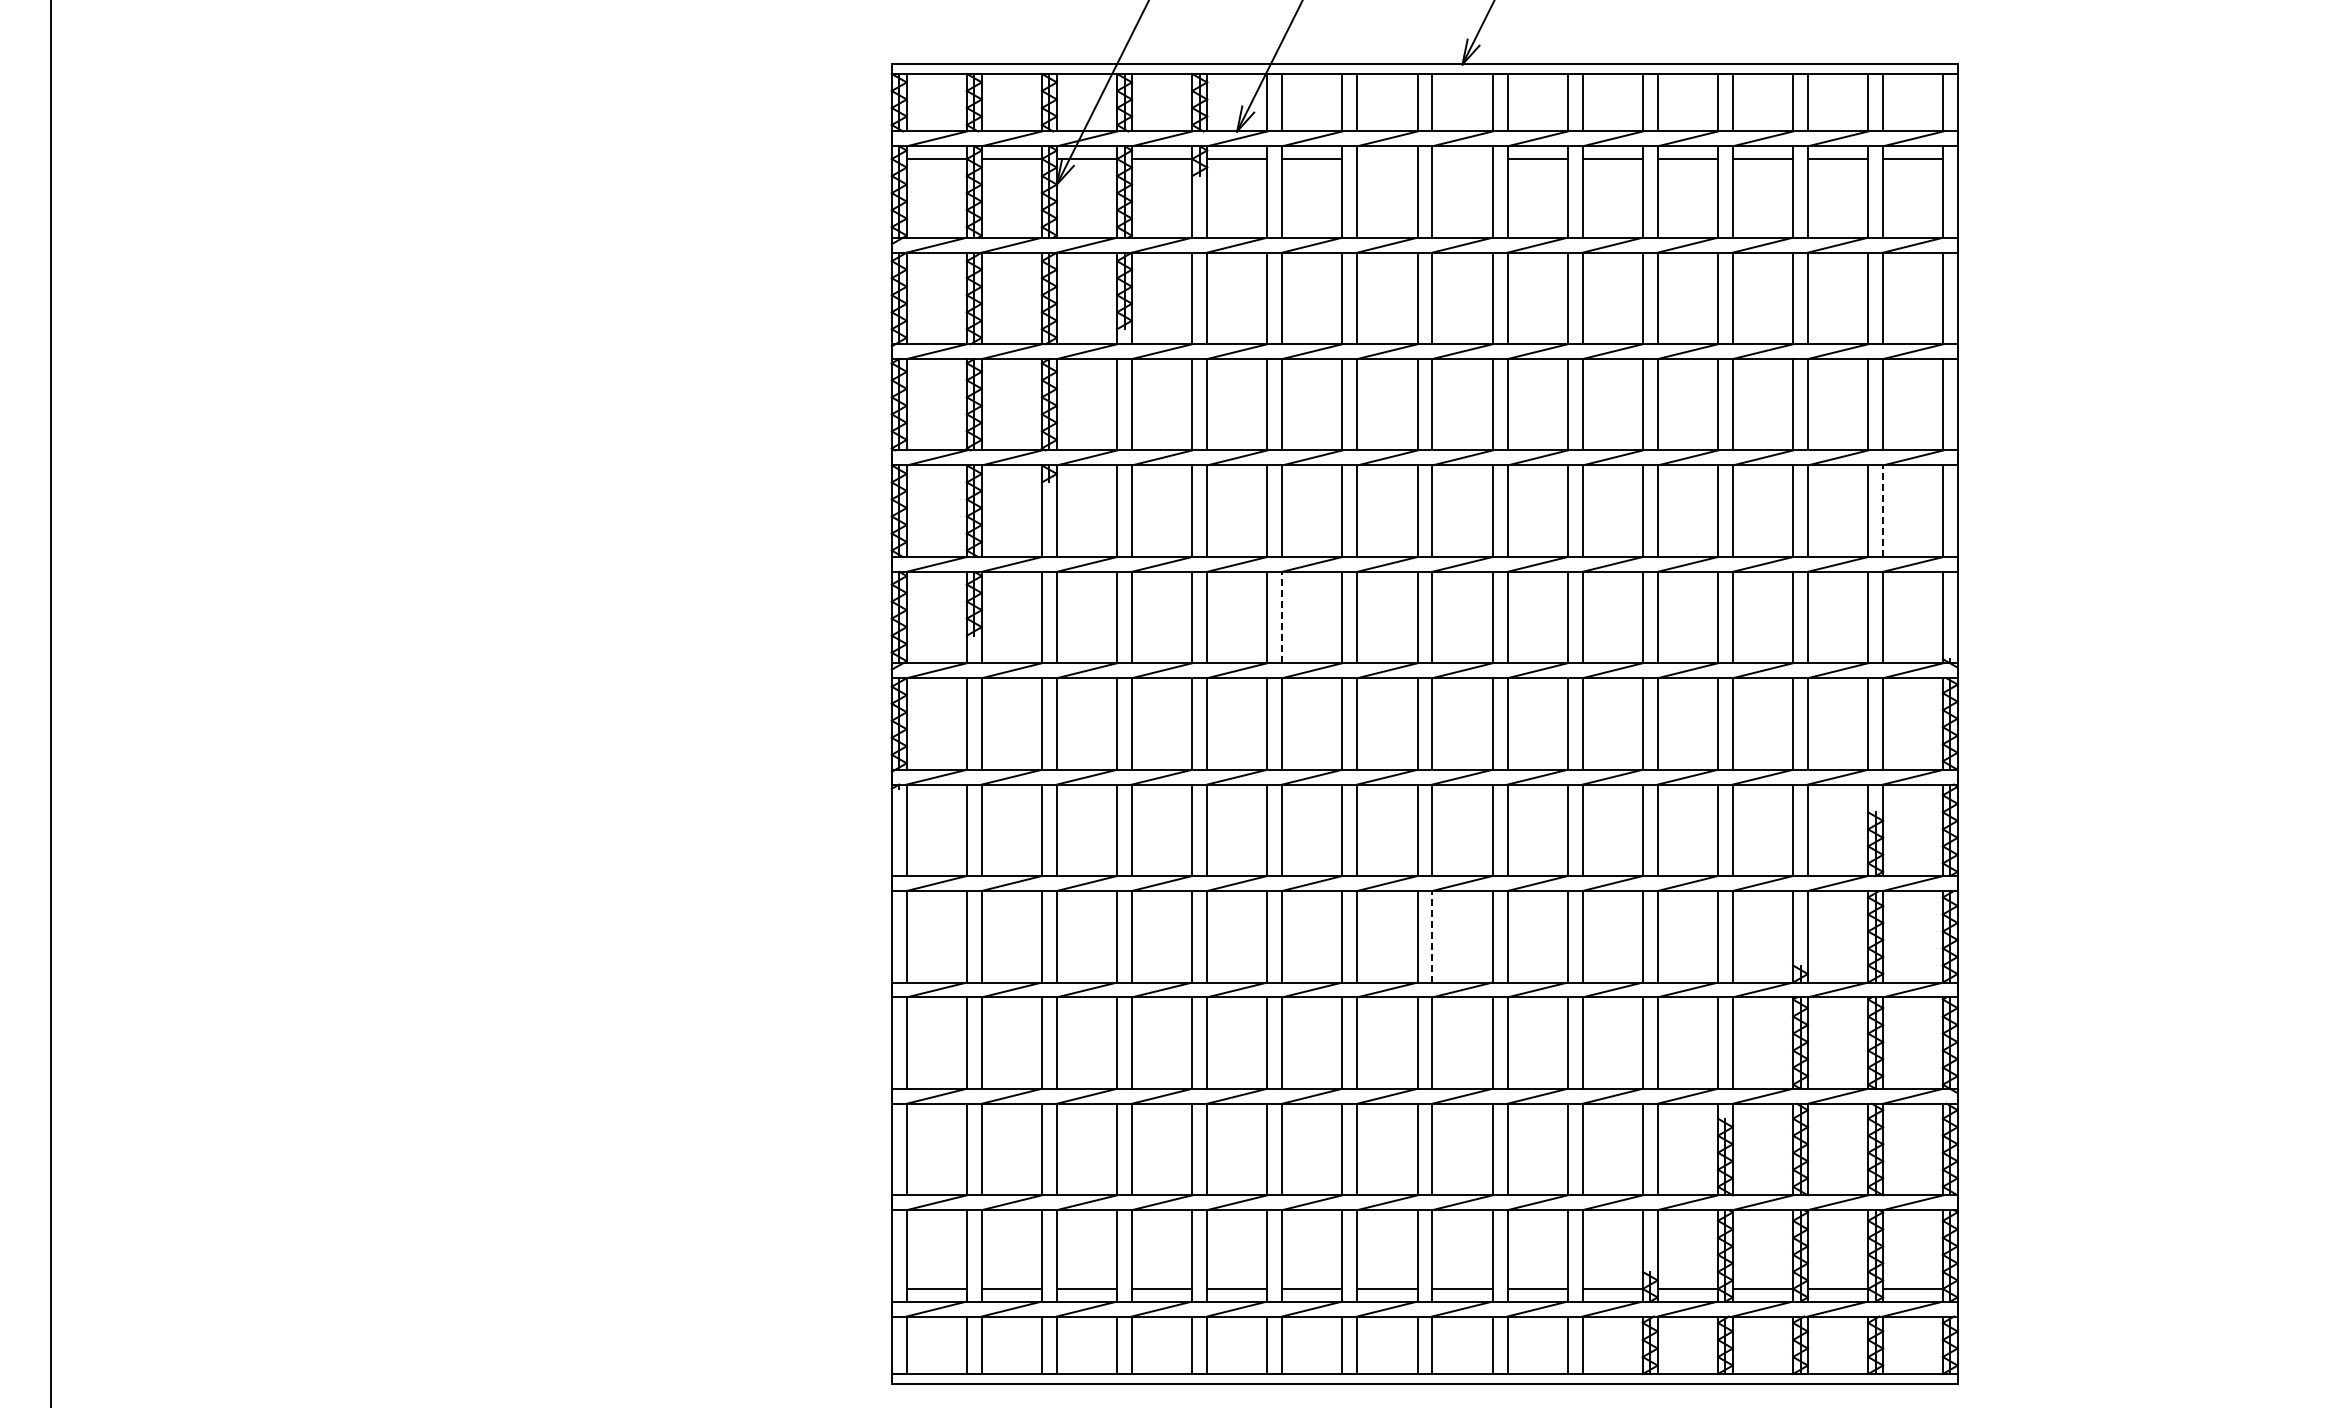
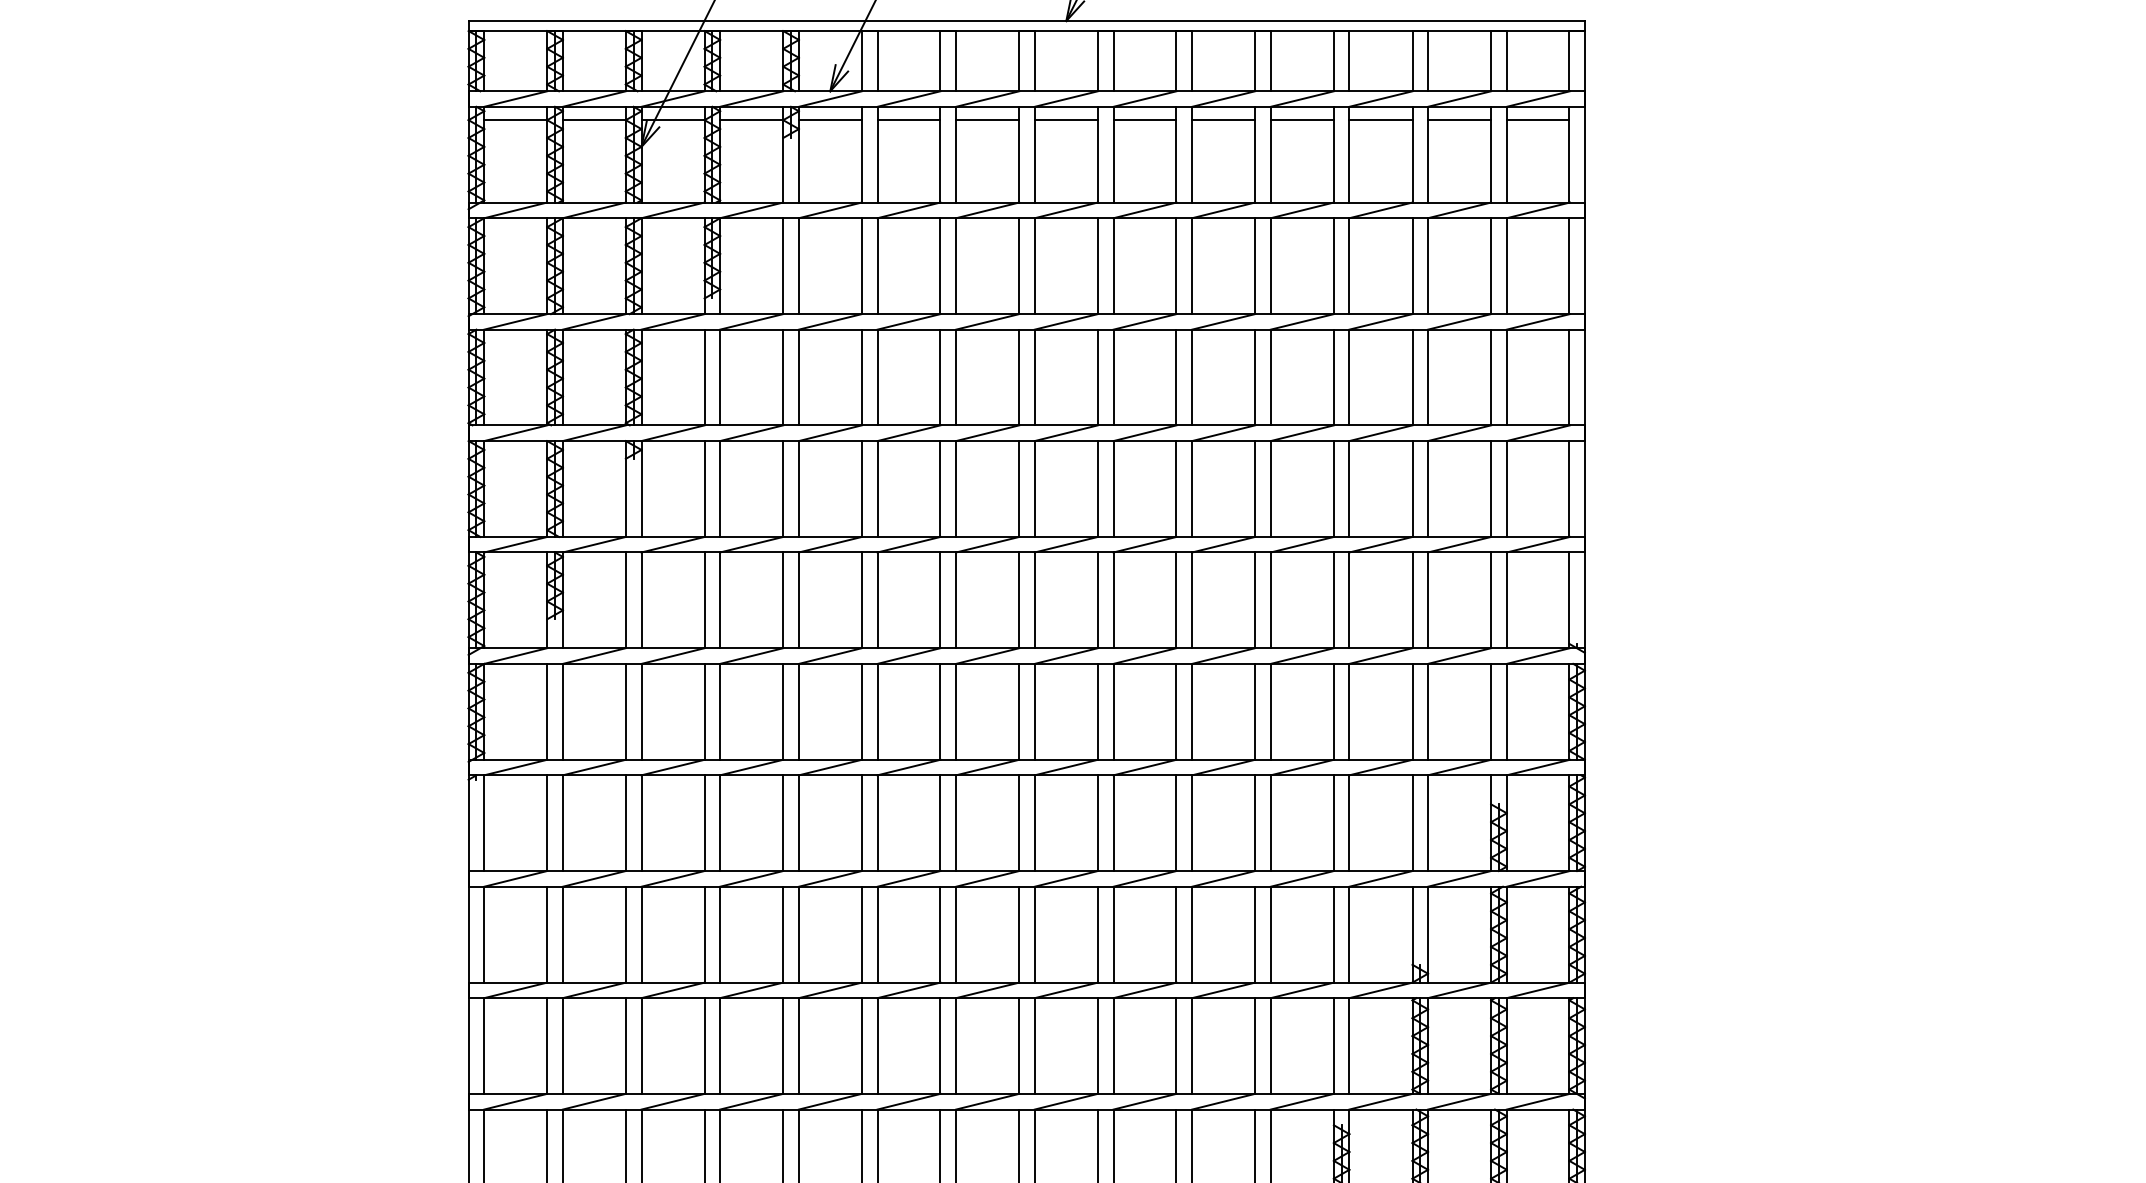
line: (1387, 159) -> (987, 120), added
line: (1462, 159) -> (1066, 120), added
line: (1883, 511) -> (1507, 489), dashed -> solid
line: (1282, 617) -> (877, 600), dashed -> solid
line: (1432, 936) -> (1034, 934), dashed -> solid

